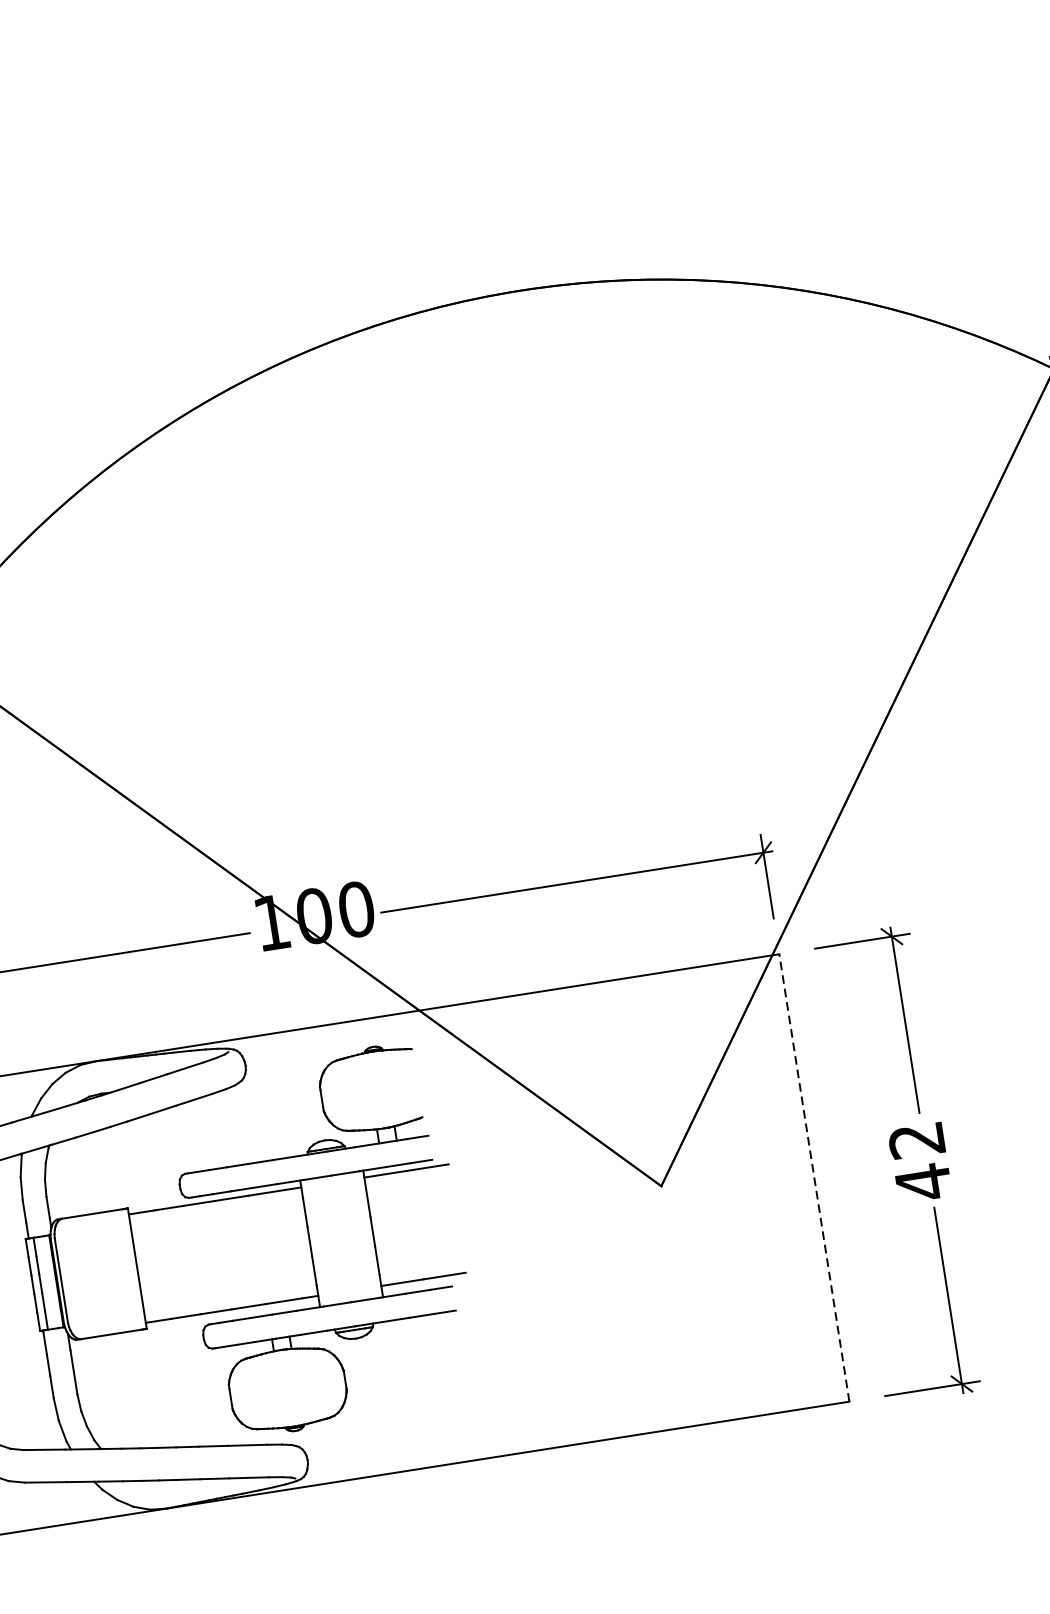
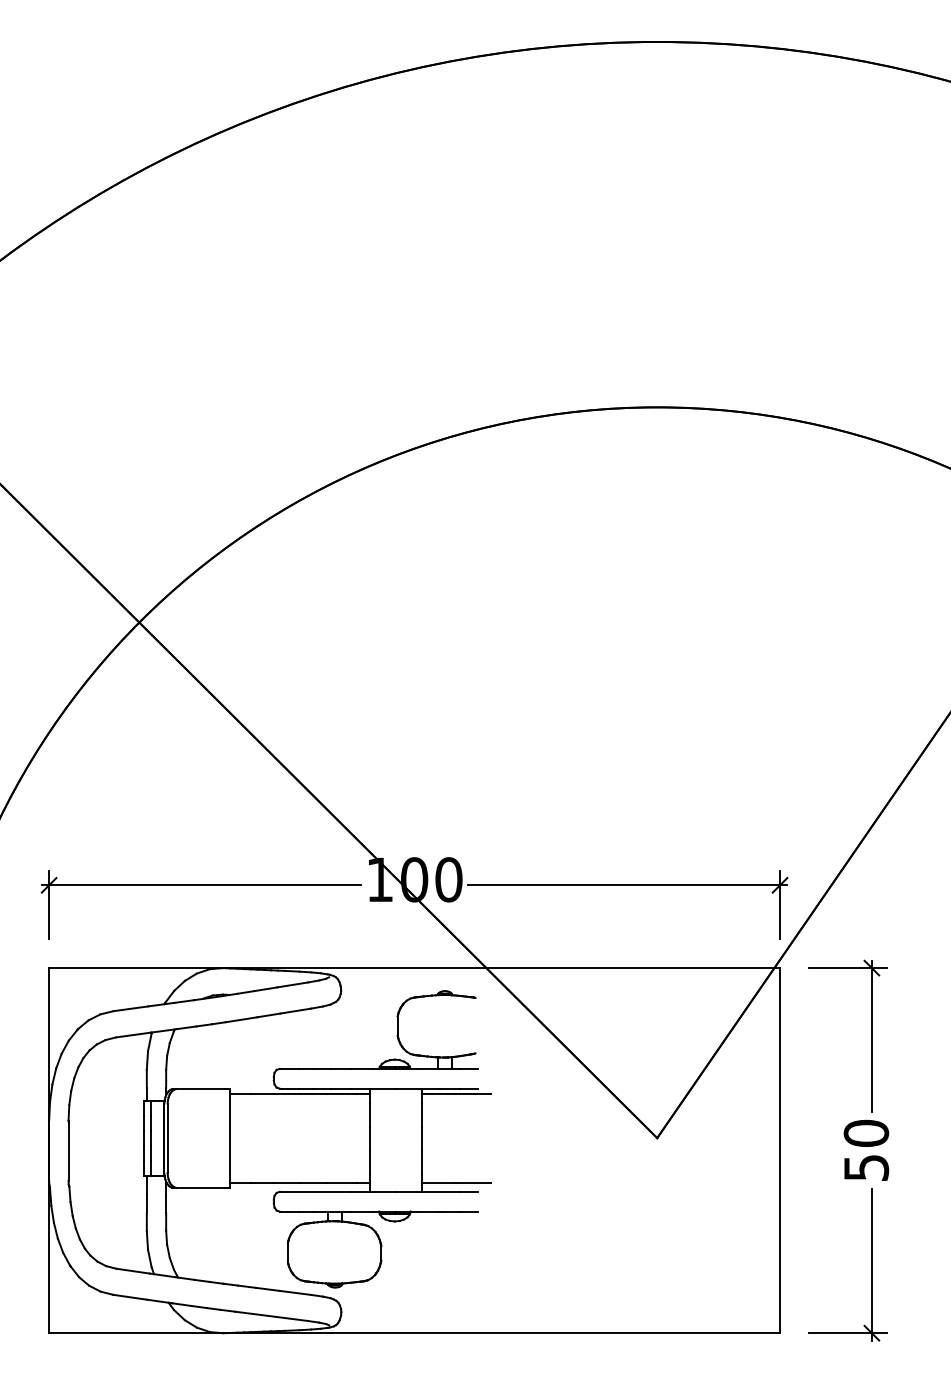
text: (920, 1161) -> (866, 1150), 42 -> 50
line: (814, 1177) -> (780, 1150), dashed -> solid

